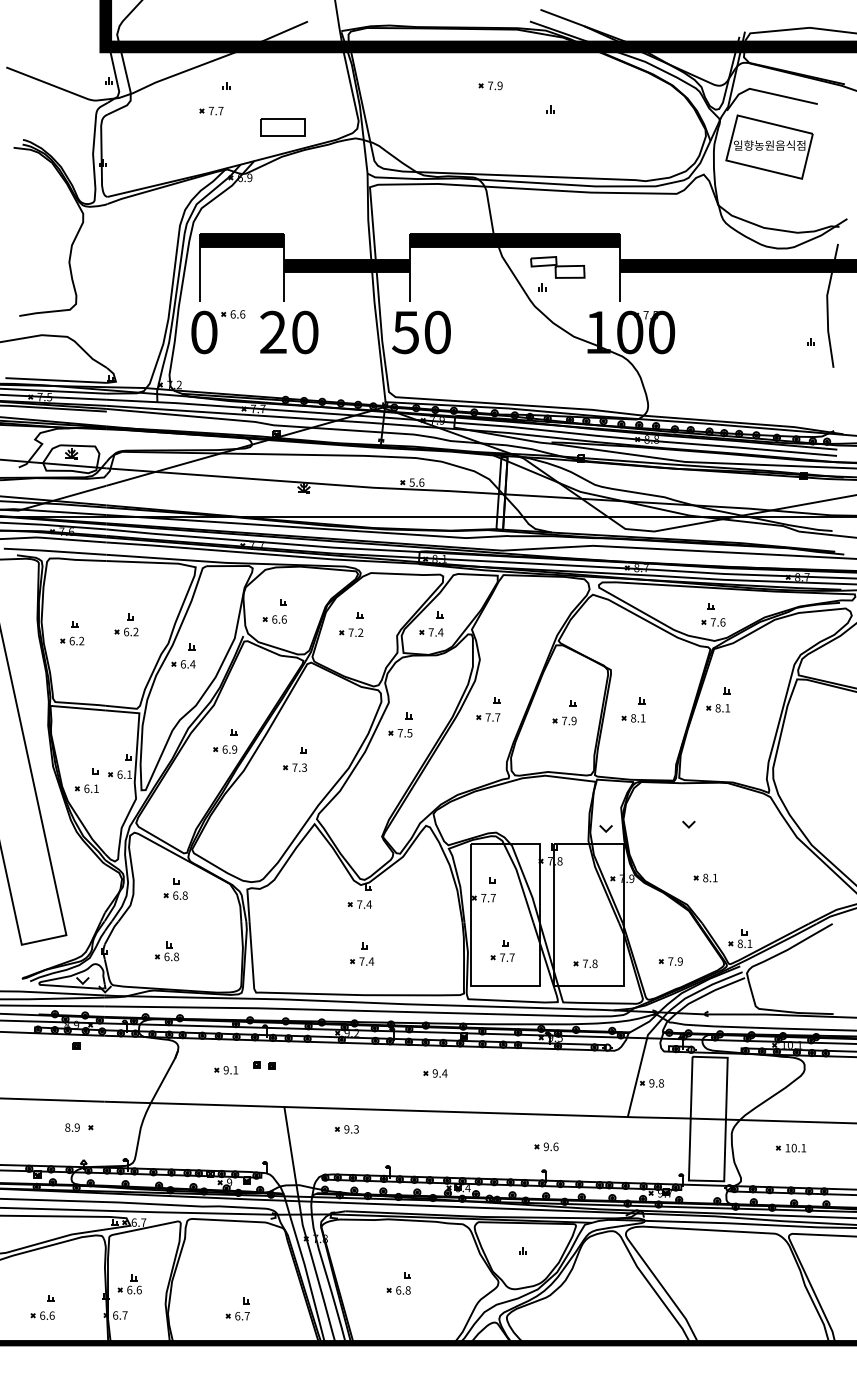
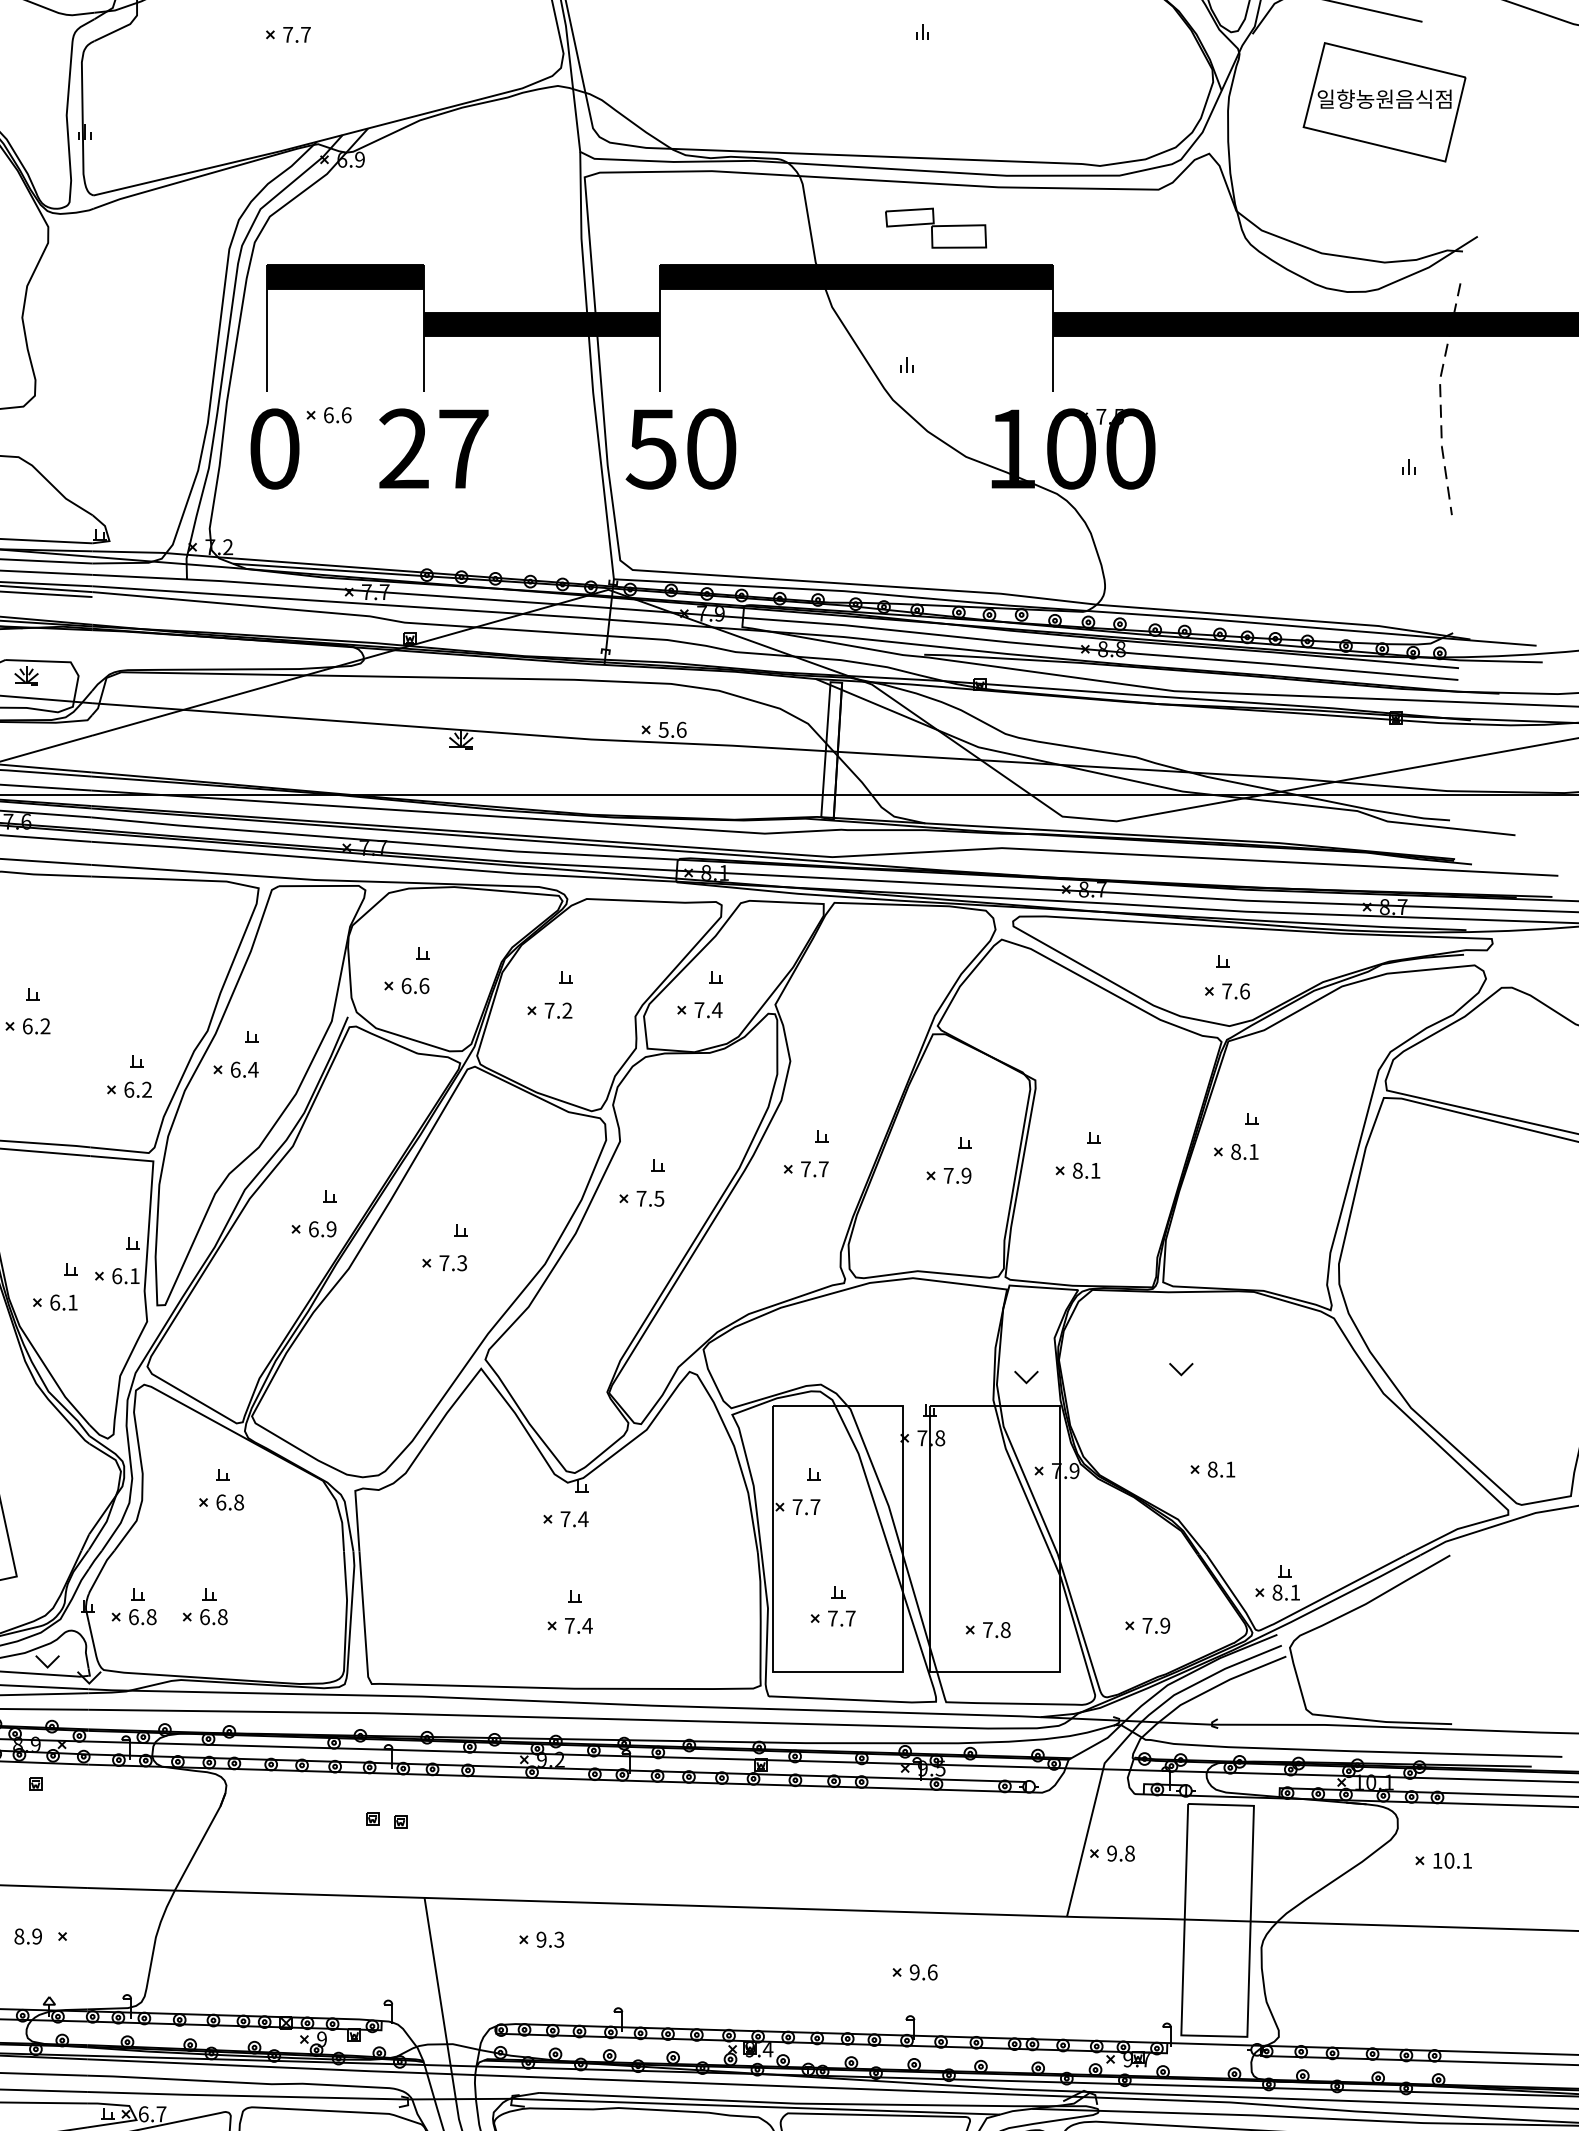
part: (282, 127) -> (421, 65), removed
part: (769, 146) -> (1384, 101), moved
part: (557, 267) -> (935, 228), moved
line: (827, 305) -> (1440, 398), solid -> dashed
text: (305, 332) -> (464, 449), 20 -> 27
part: (126, 624) -> (129, 1075), moved
part: (128, 951) -> (132, 1606), added
part: (226, 1070) -> (316, 1829), removed
part: (435, 1073) -> (707, 1835), removed
part: (791, 1147) -> (1444, 1859), moved

